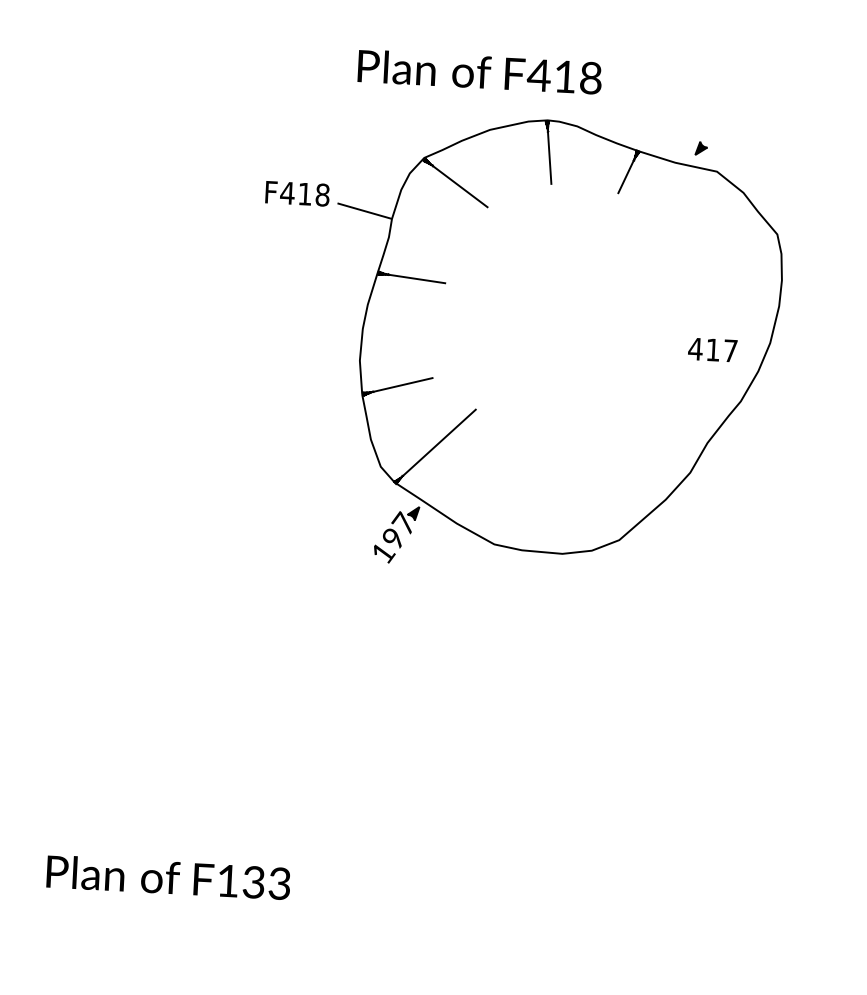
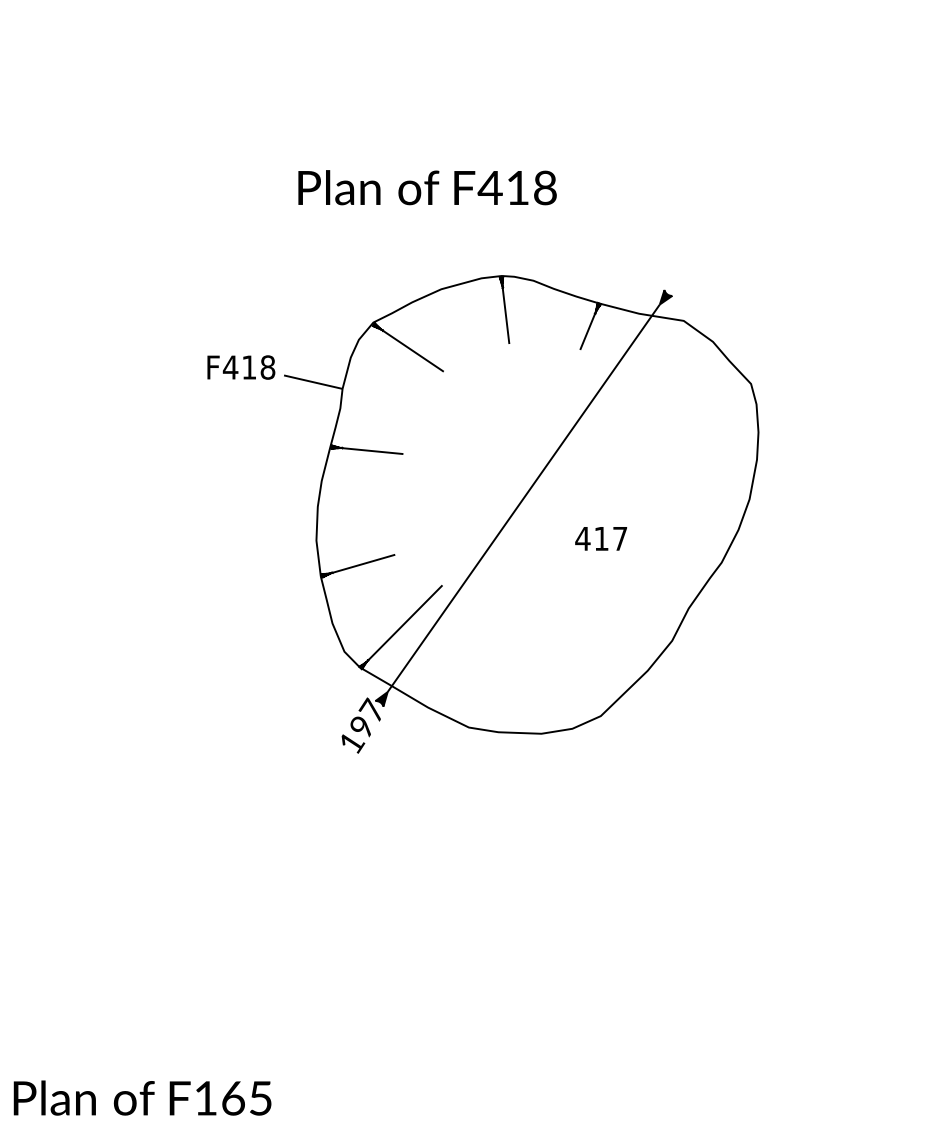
text: (479, 71) -> (427, 187), moved
line: (557, 331) -> (523, 498), added
text: (713, 349) -> (601, 538), moved
text: (266, 883) -> (246, 1098), F133 -> F165

